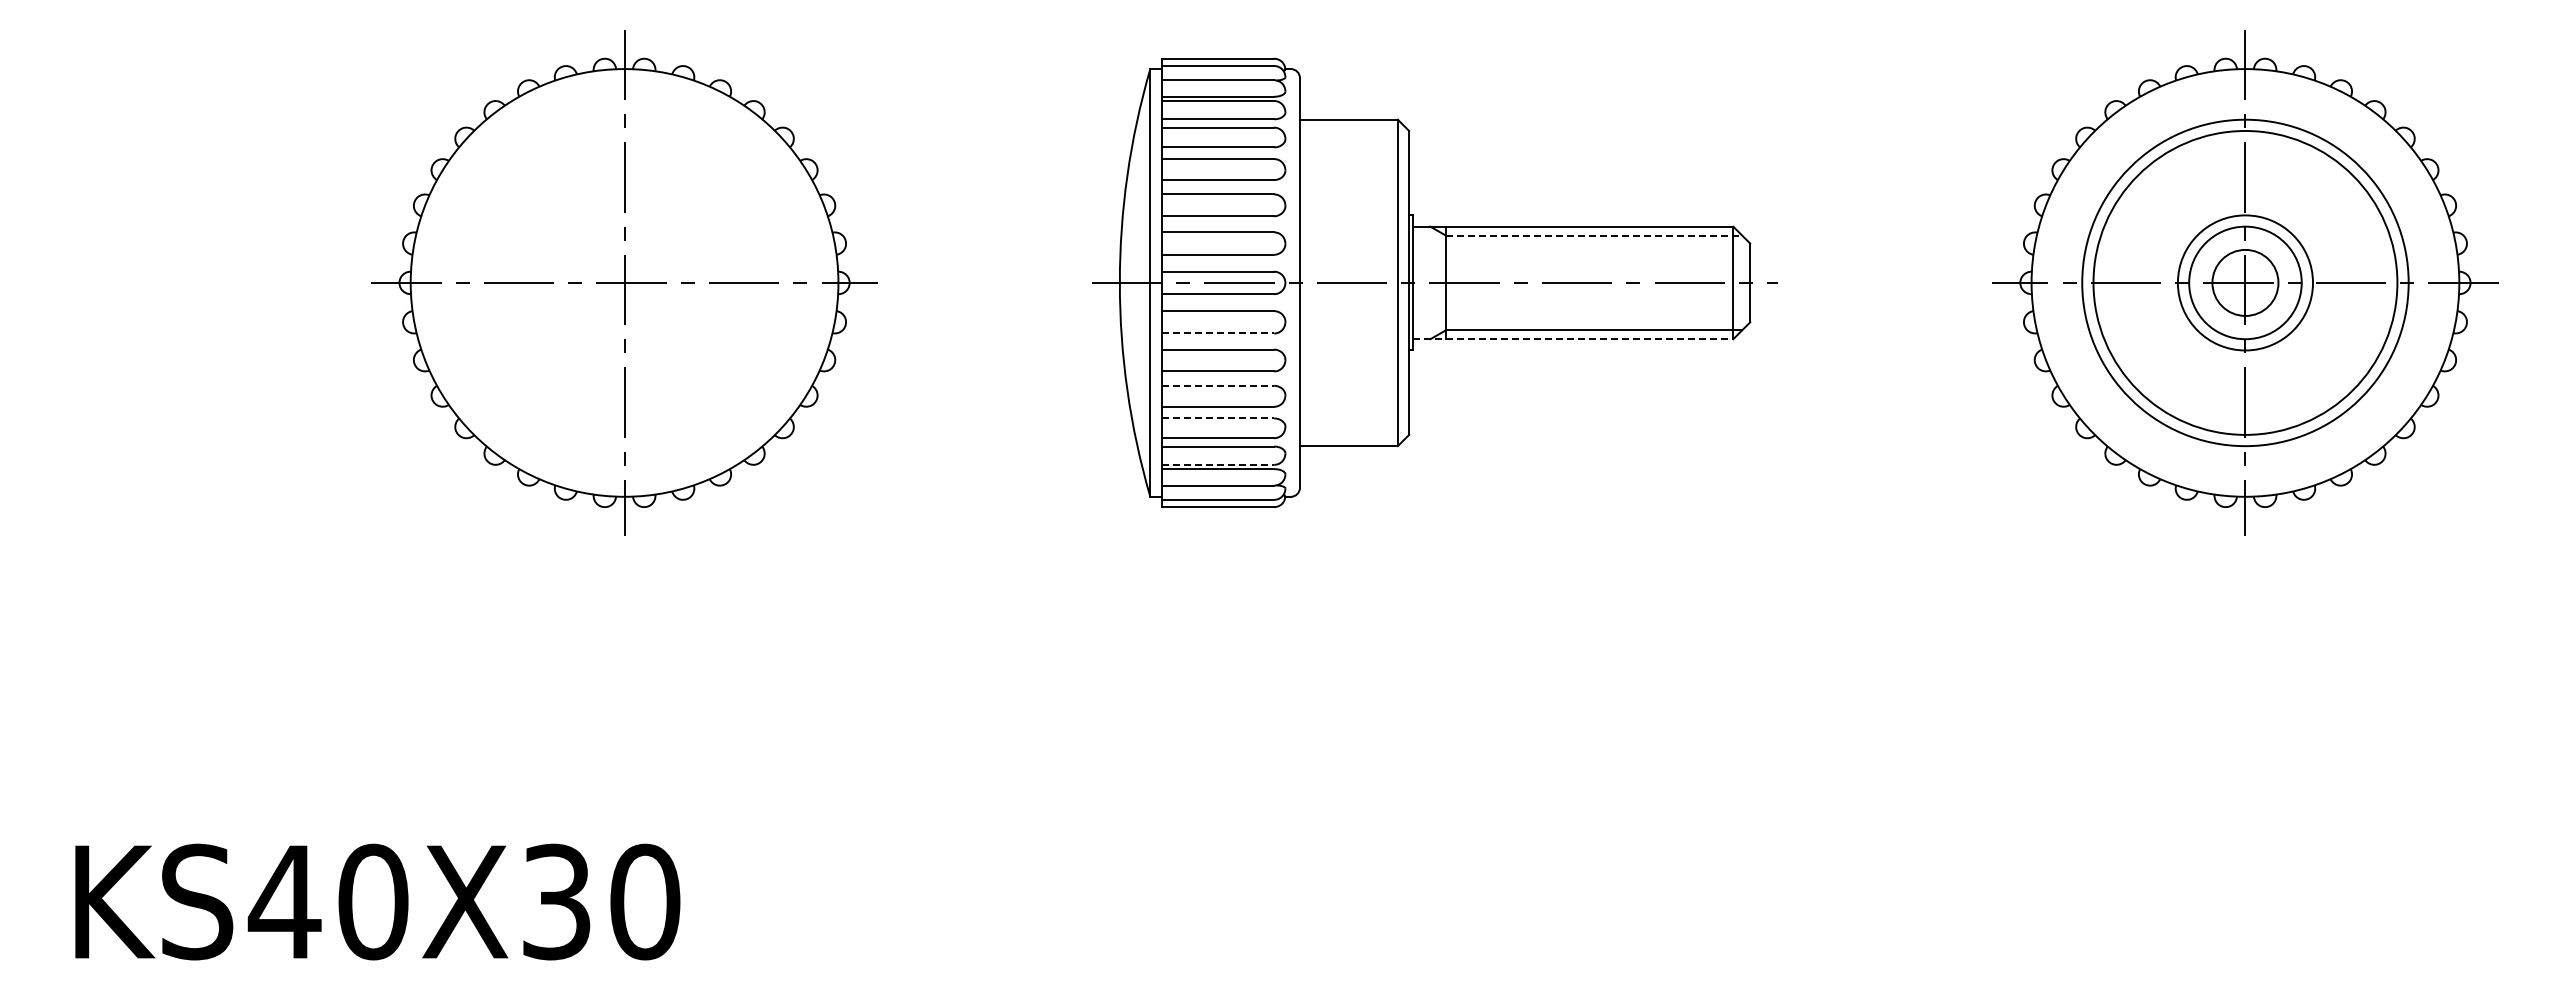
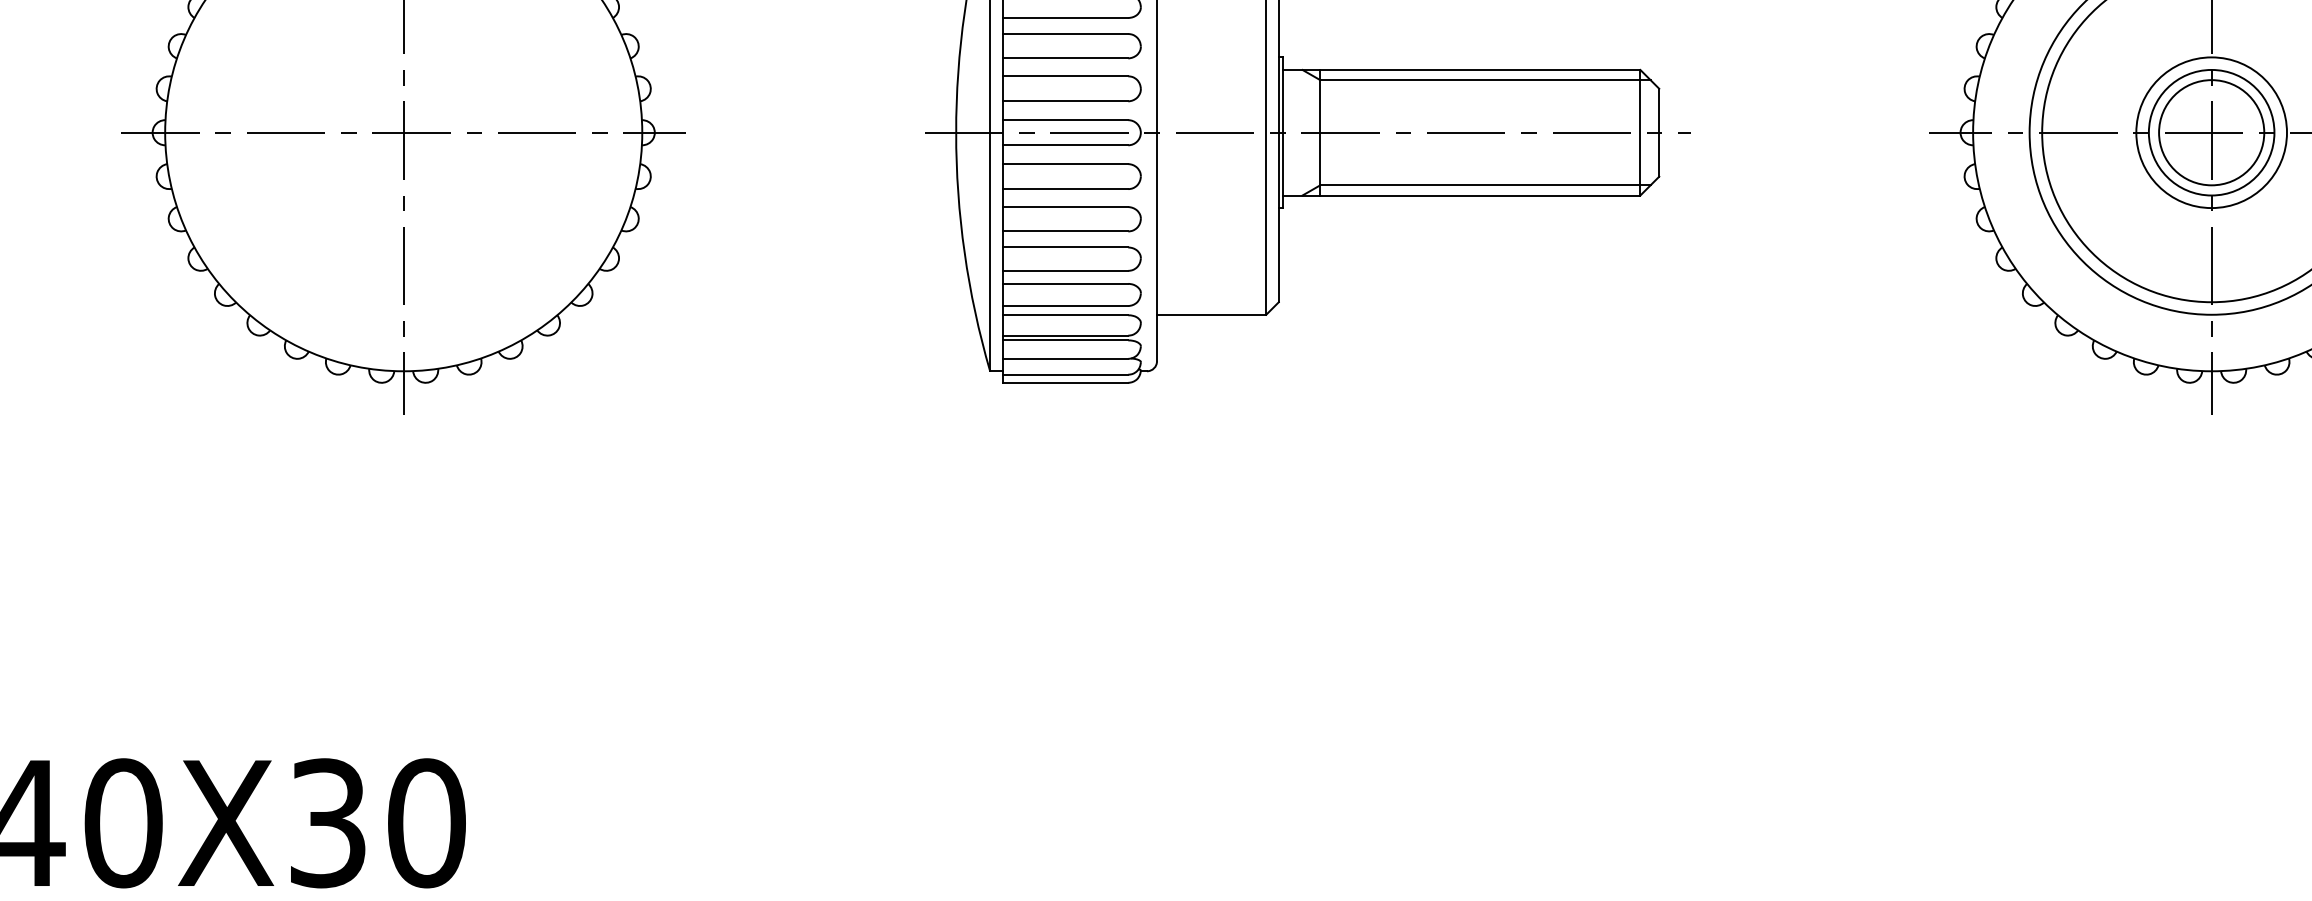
line: (1594, 235) -> (1485, 79), dashed -> solid
circle: (2245, 282) -> (2211, 132), size x1.43
line: (1218, 333) -> (1066, 189), dashed -> solid
line: (1573, 339) -> (1462, 195), dashed -> solid
line: (1218, 385) -> (1066, 247), dashed -> solid
line: (1218, 418) -> (1066, 283), dashed -> solid
line: (1218, 464) -> (1066, 335), dashed -> solid

